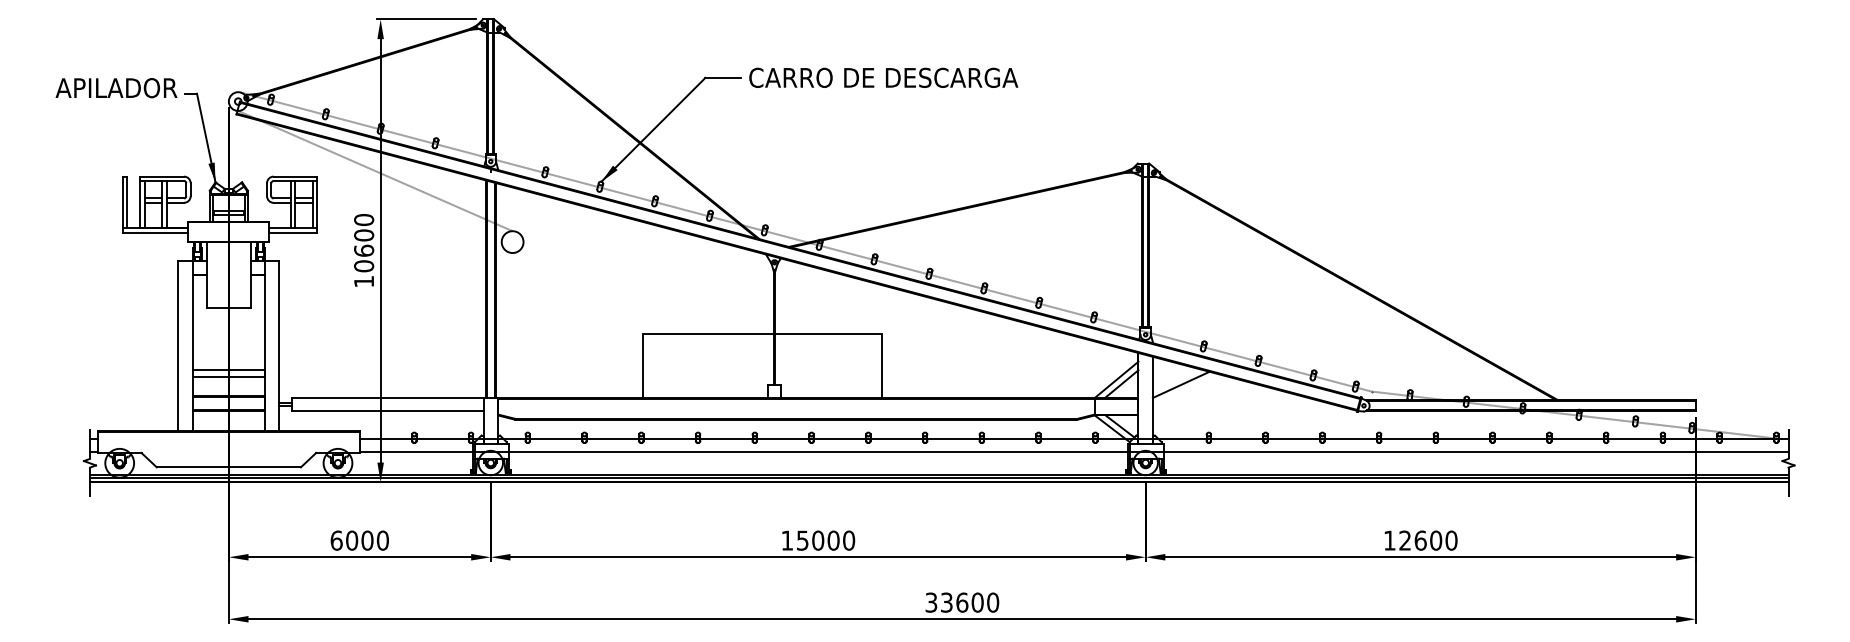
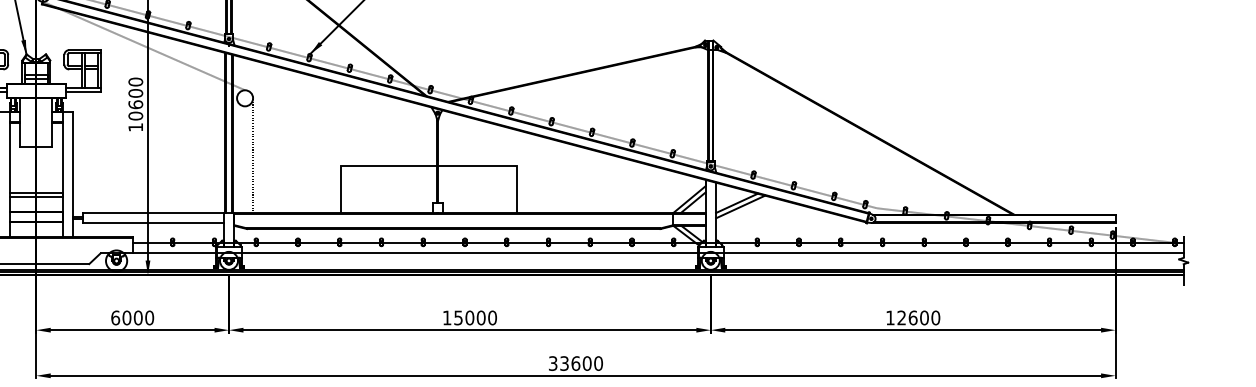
line: (523, 319) -> (253, 155), added
line: (1185, 389) -> (740, 206), added

